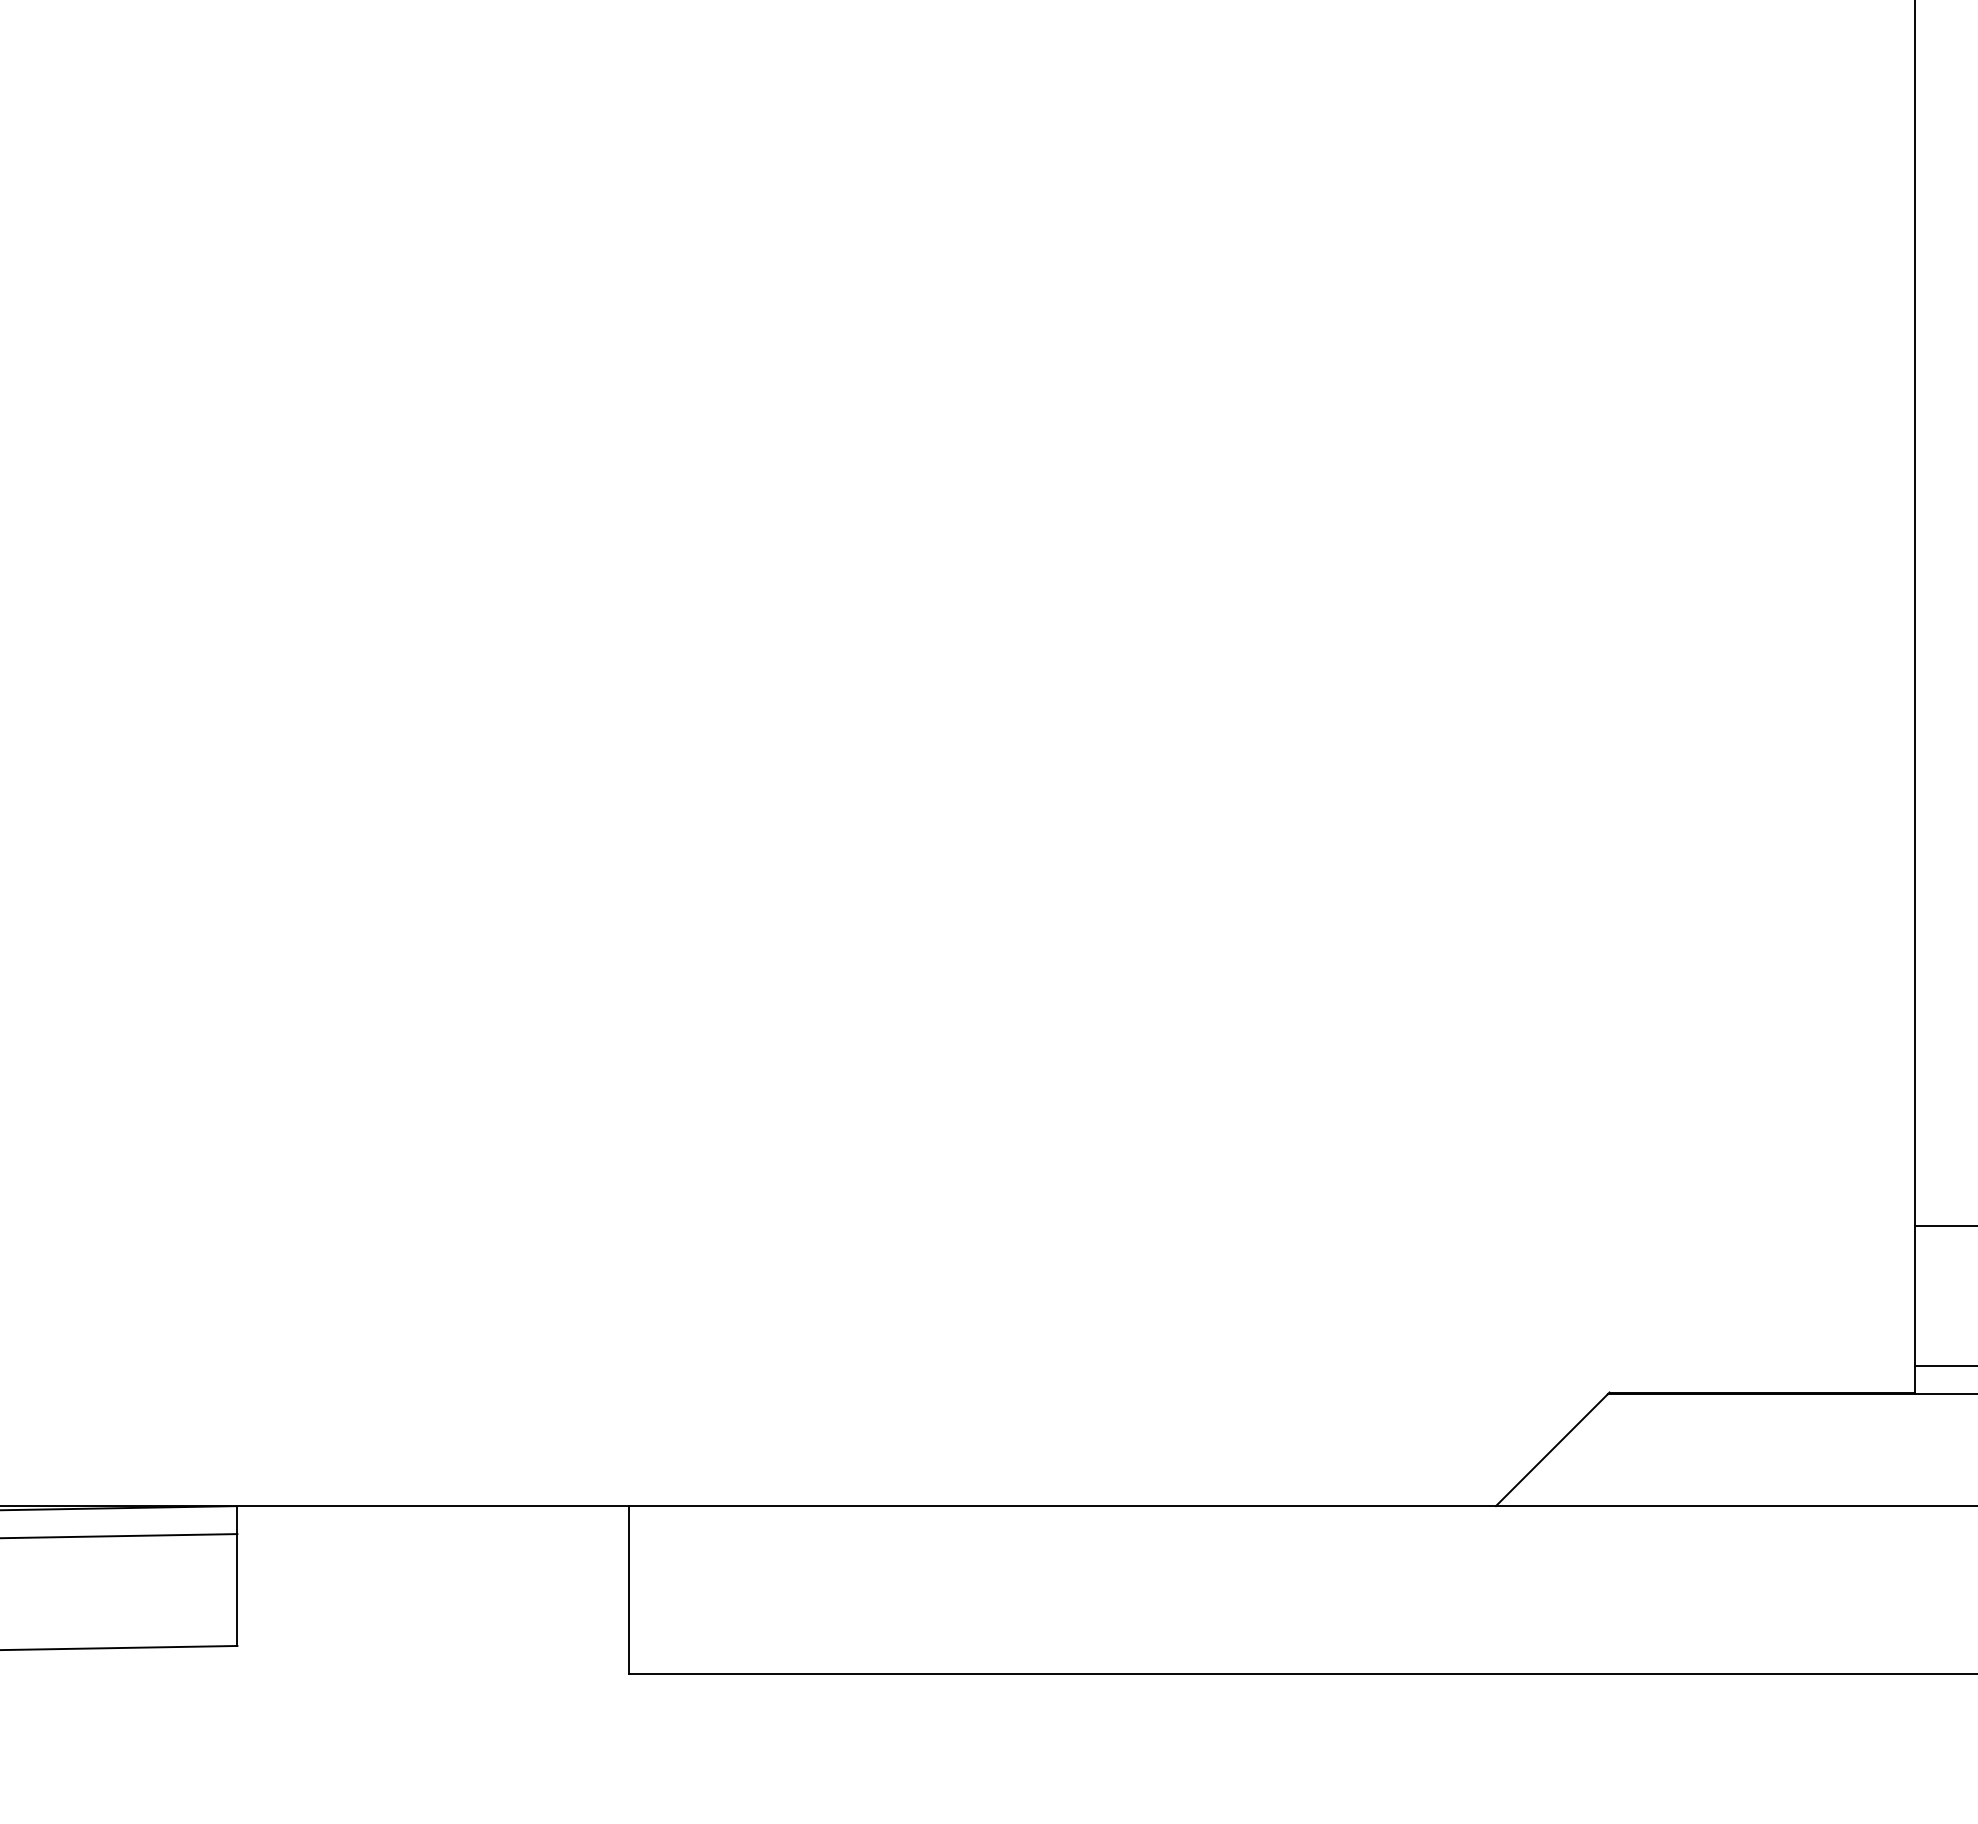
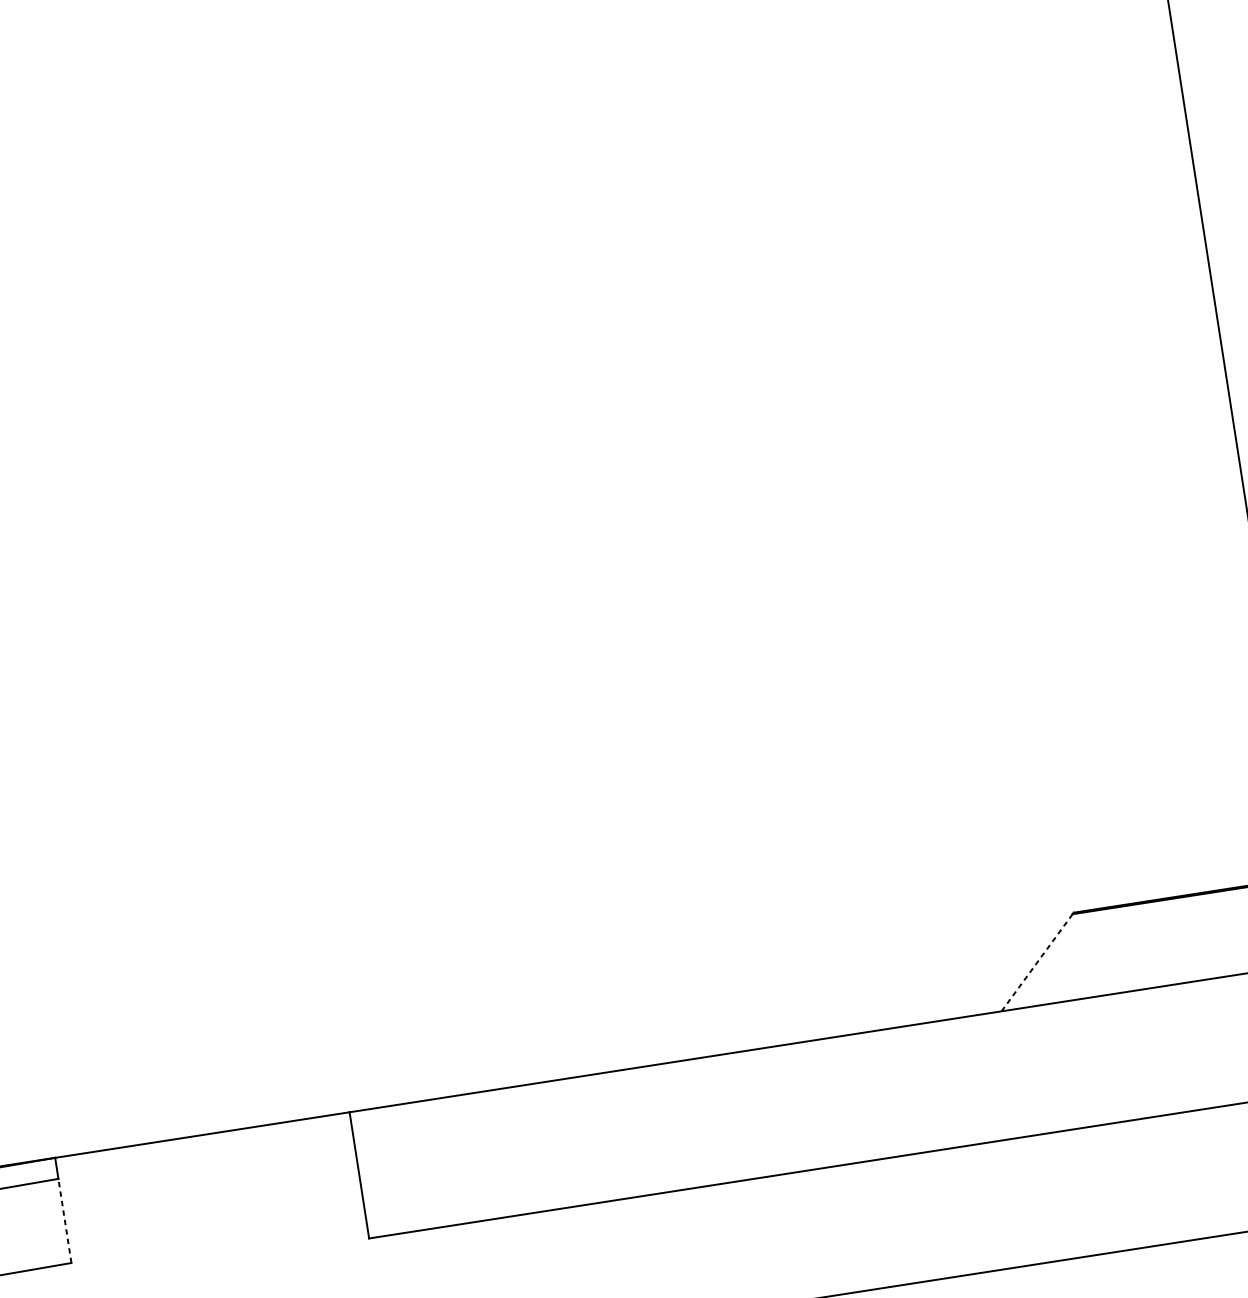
line: (1552, 1449) -> (1037, 962), solid -> dashed
line: (237, 1590) -> (65, 1221), solid -> dashed

